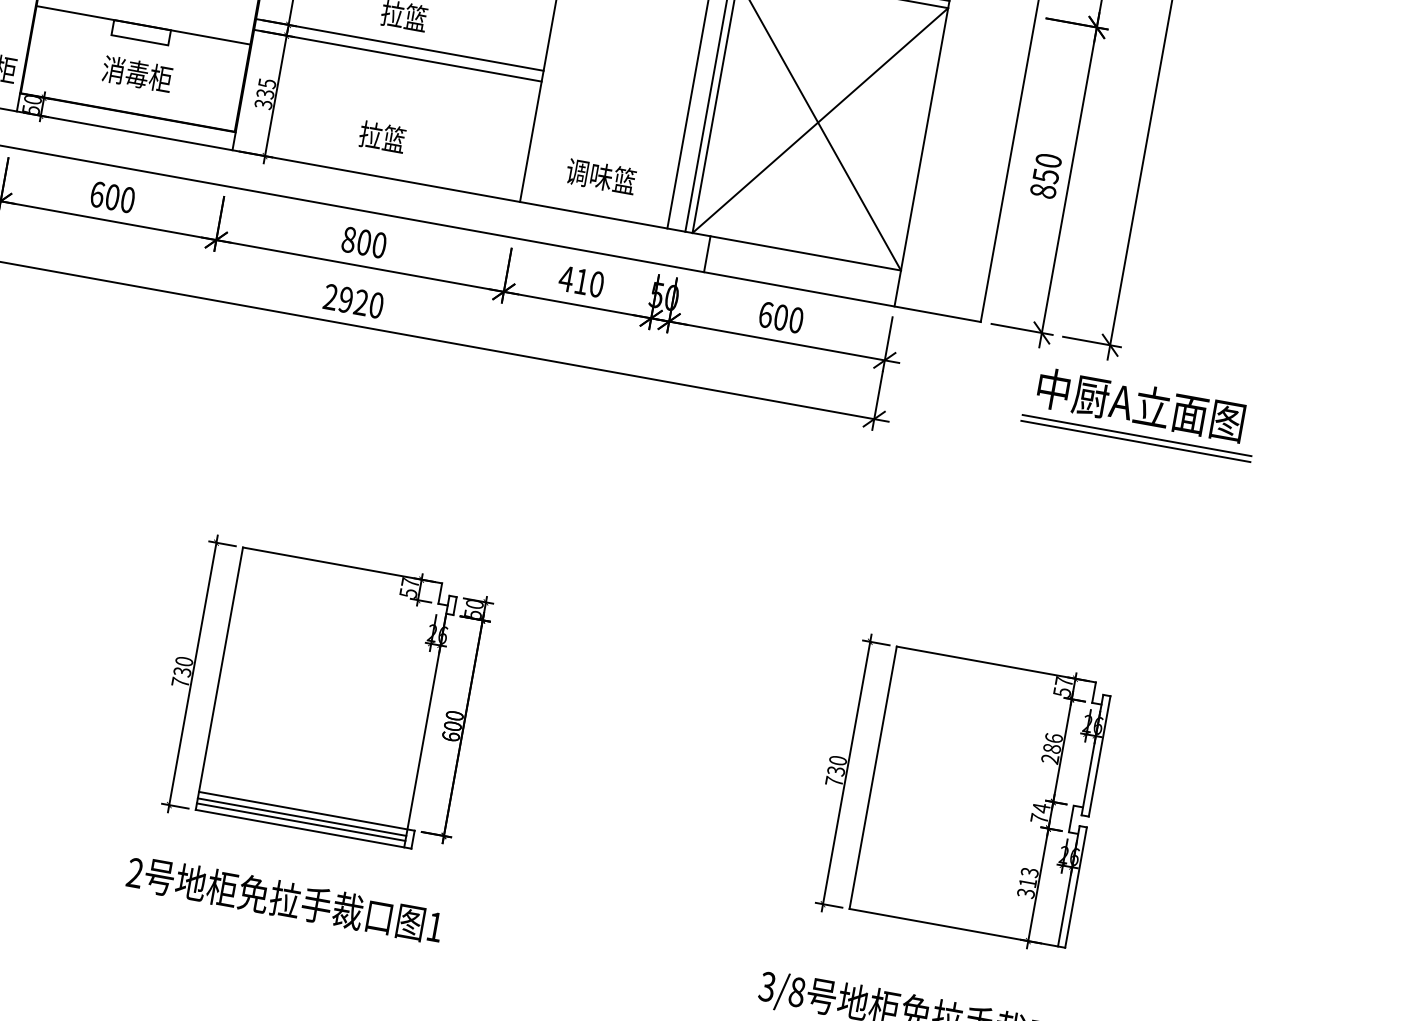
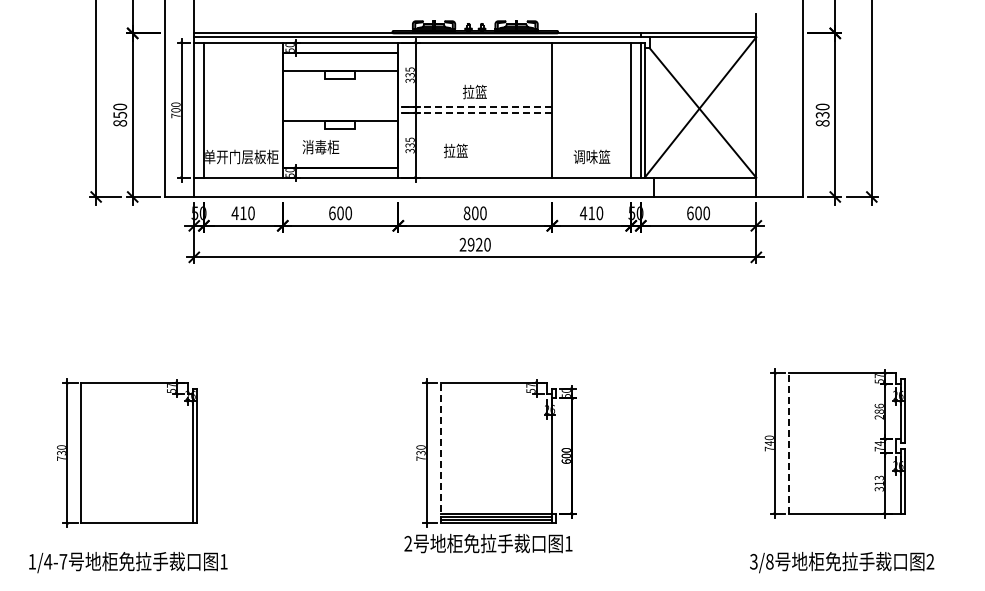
line: (400, 45) -> (475, 107), solid -> dashed
line: (398, 56) -> (475, 113), solid -> dashed
text: (136, 74) -> (320, 147), moved
text: (381, 136) -> (455, 150), moved
text: (1043, 174) -> (821, 114), 850 -> 830
part: (1139, 413) -> (893, 229), removed
line: (218, 677) -> (440, 452), solid -> dashed
text: (834, 770) -> (768, 443), 730 -> 740
line: (873, 776) -> (789, 442), solid -> dashed
text: (285, 899) -> (488, 543), moved

